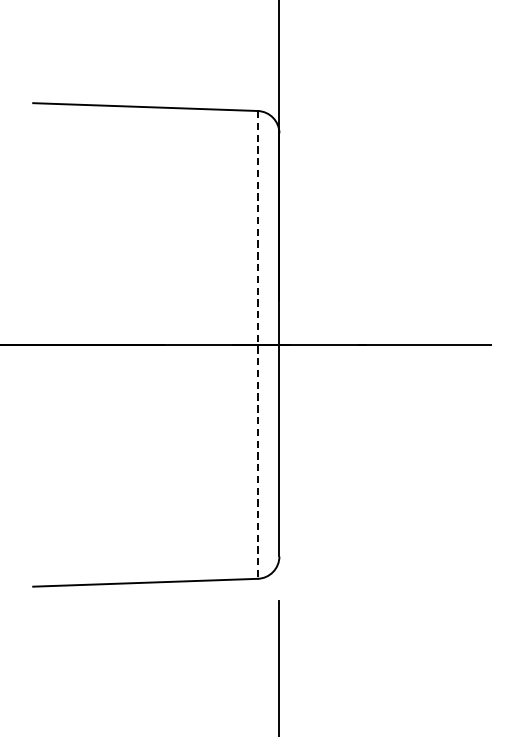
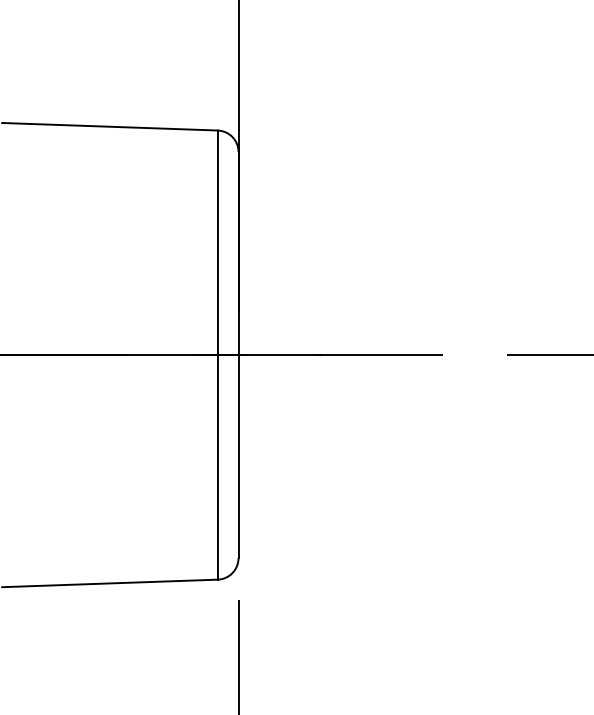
line: (257, 345) -> (217, 355), dashed -> solid

